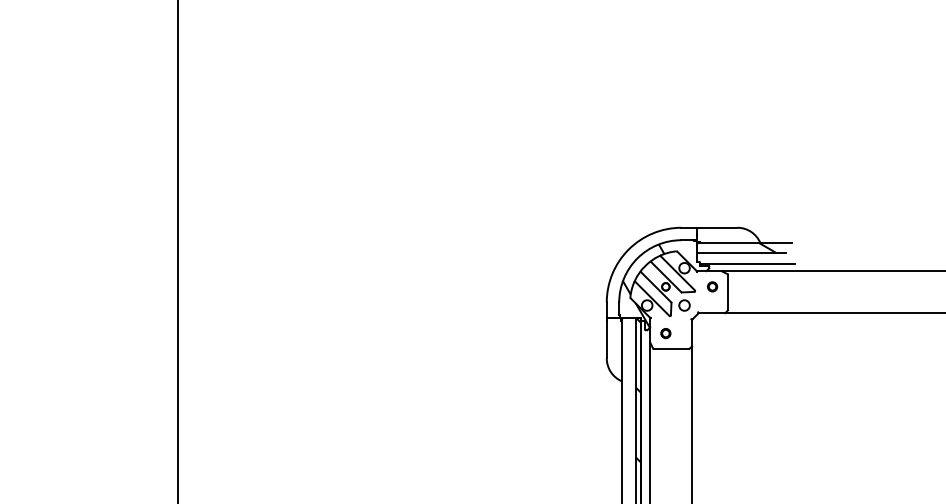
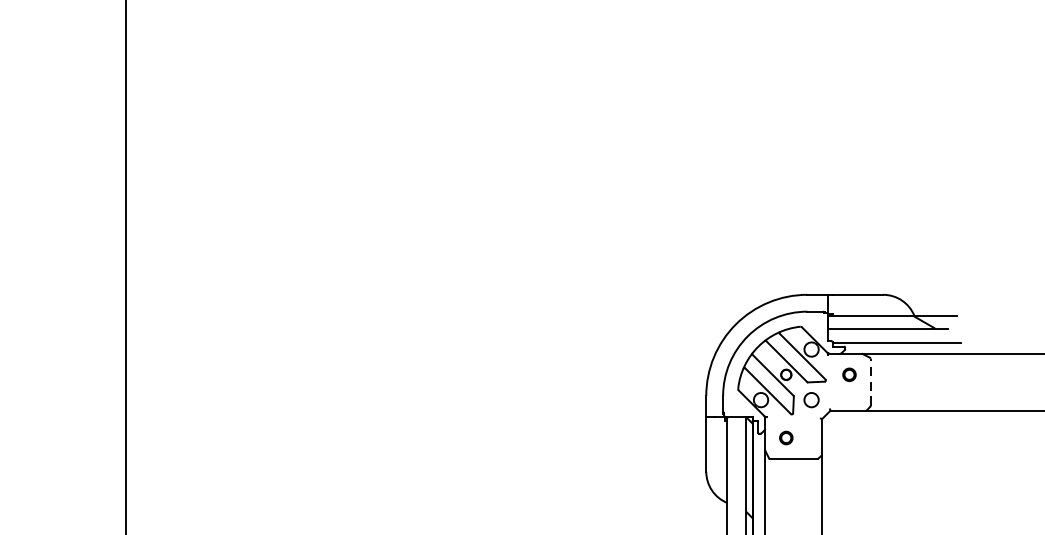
hatch: (643, 285) -> (755, 372), removed
line: (728, 291) -> (871, 381), solid -> dashed

